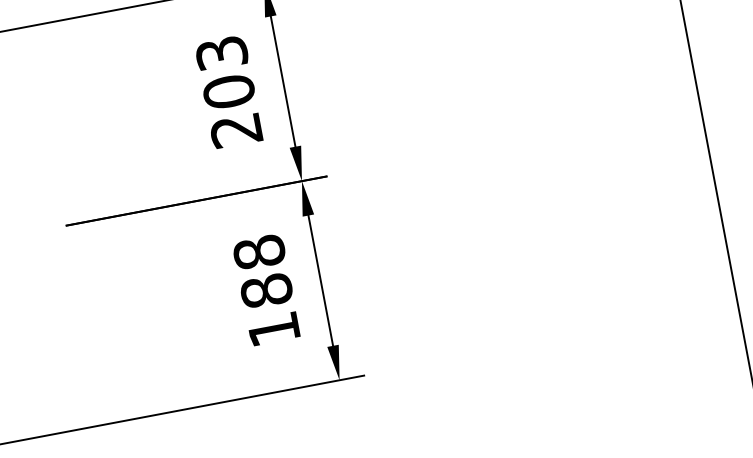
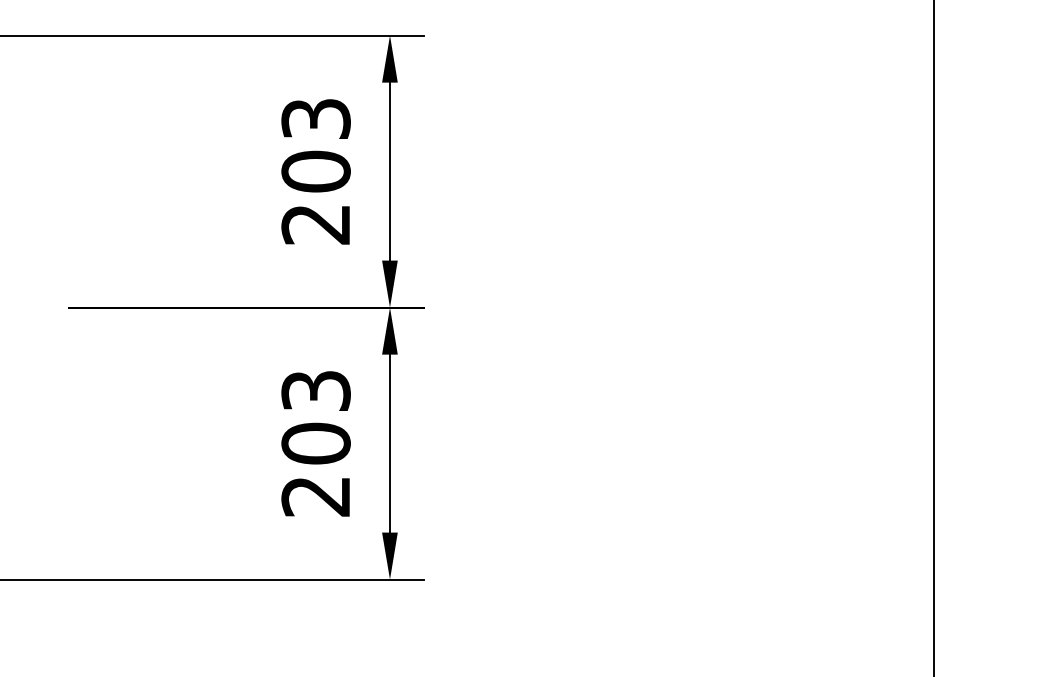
text: (266, 290) -> (315, 443), 188 -> 203

